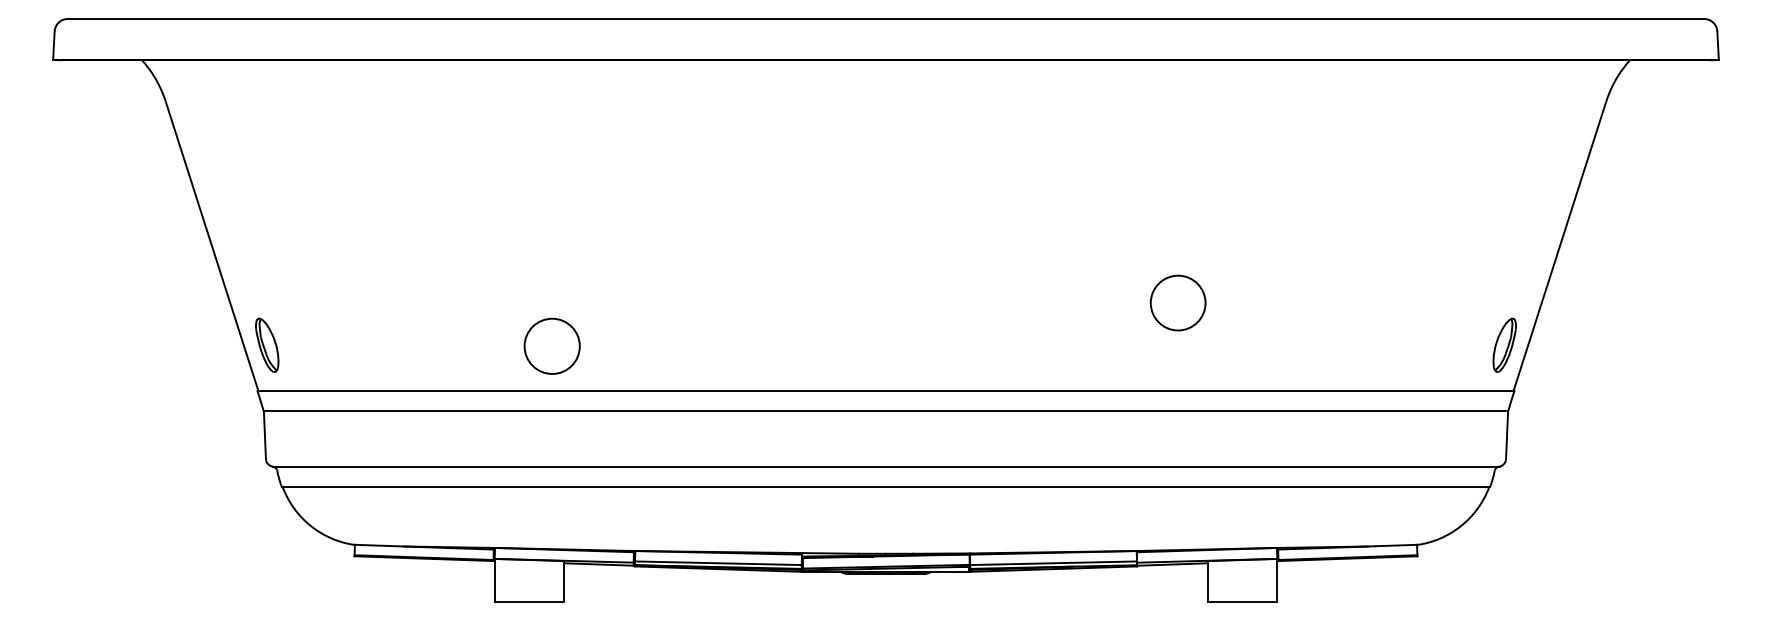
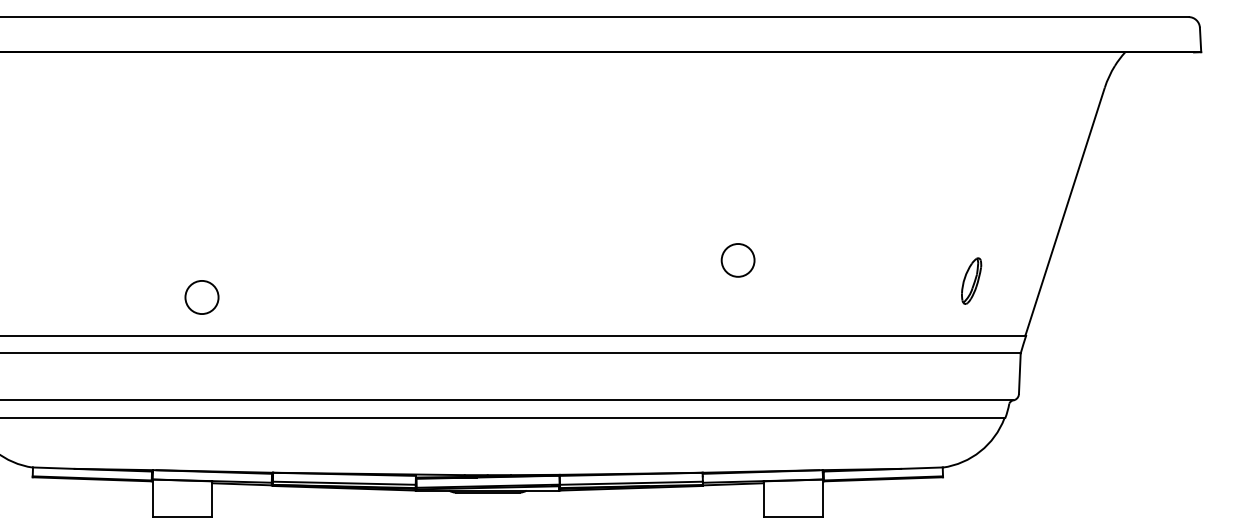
circle: (1177, 302) -> (737, 259), size x0.7
part: (1504, 344) -> (971, 280), moved
circle: (551, 345) -> (201, 296), size x0.7

